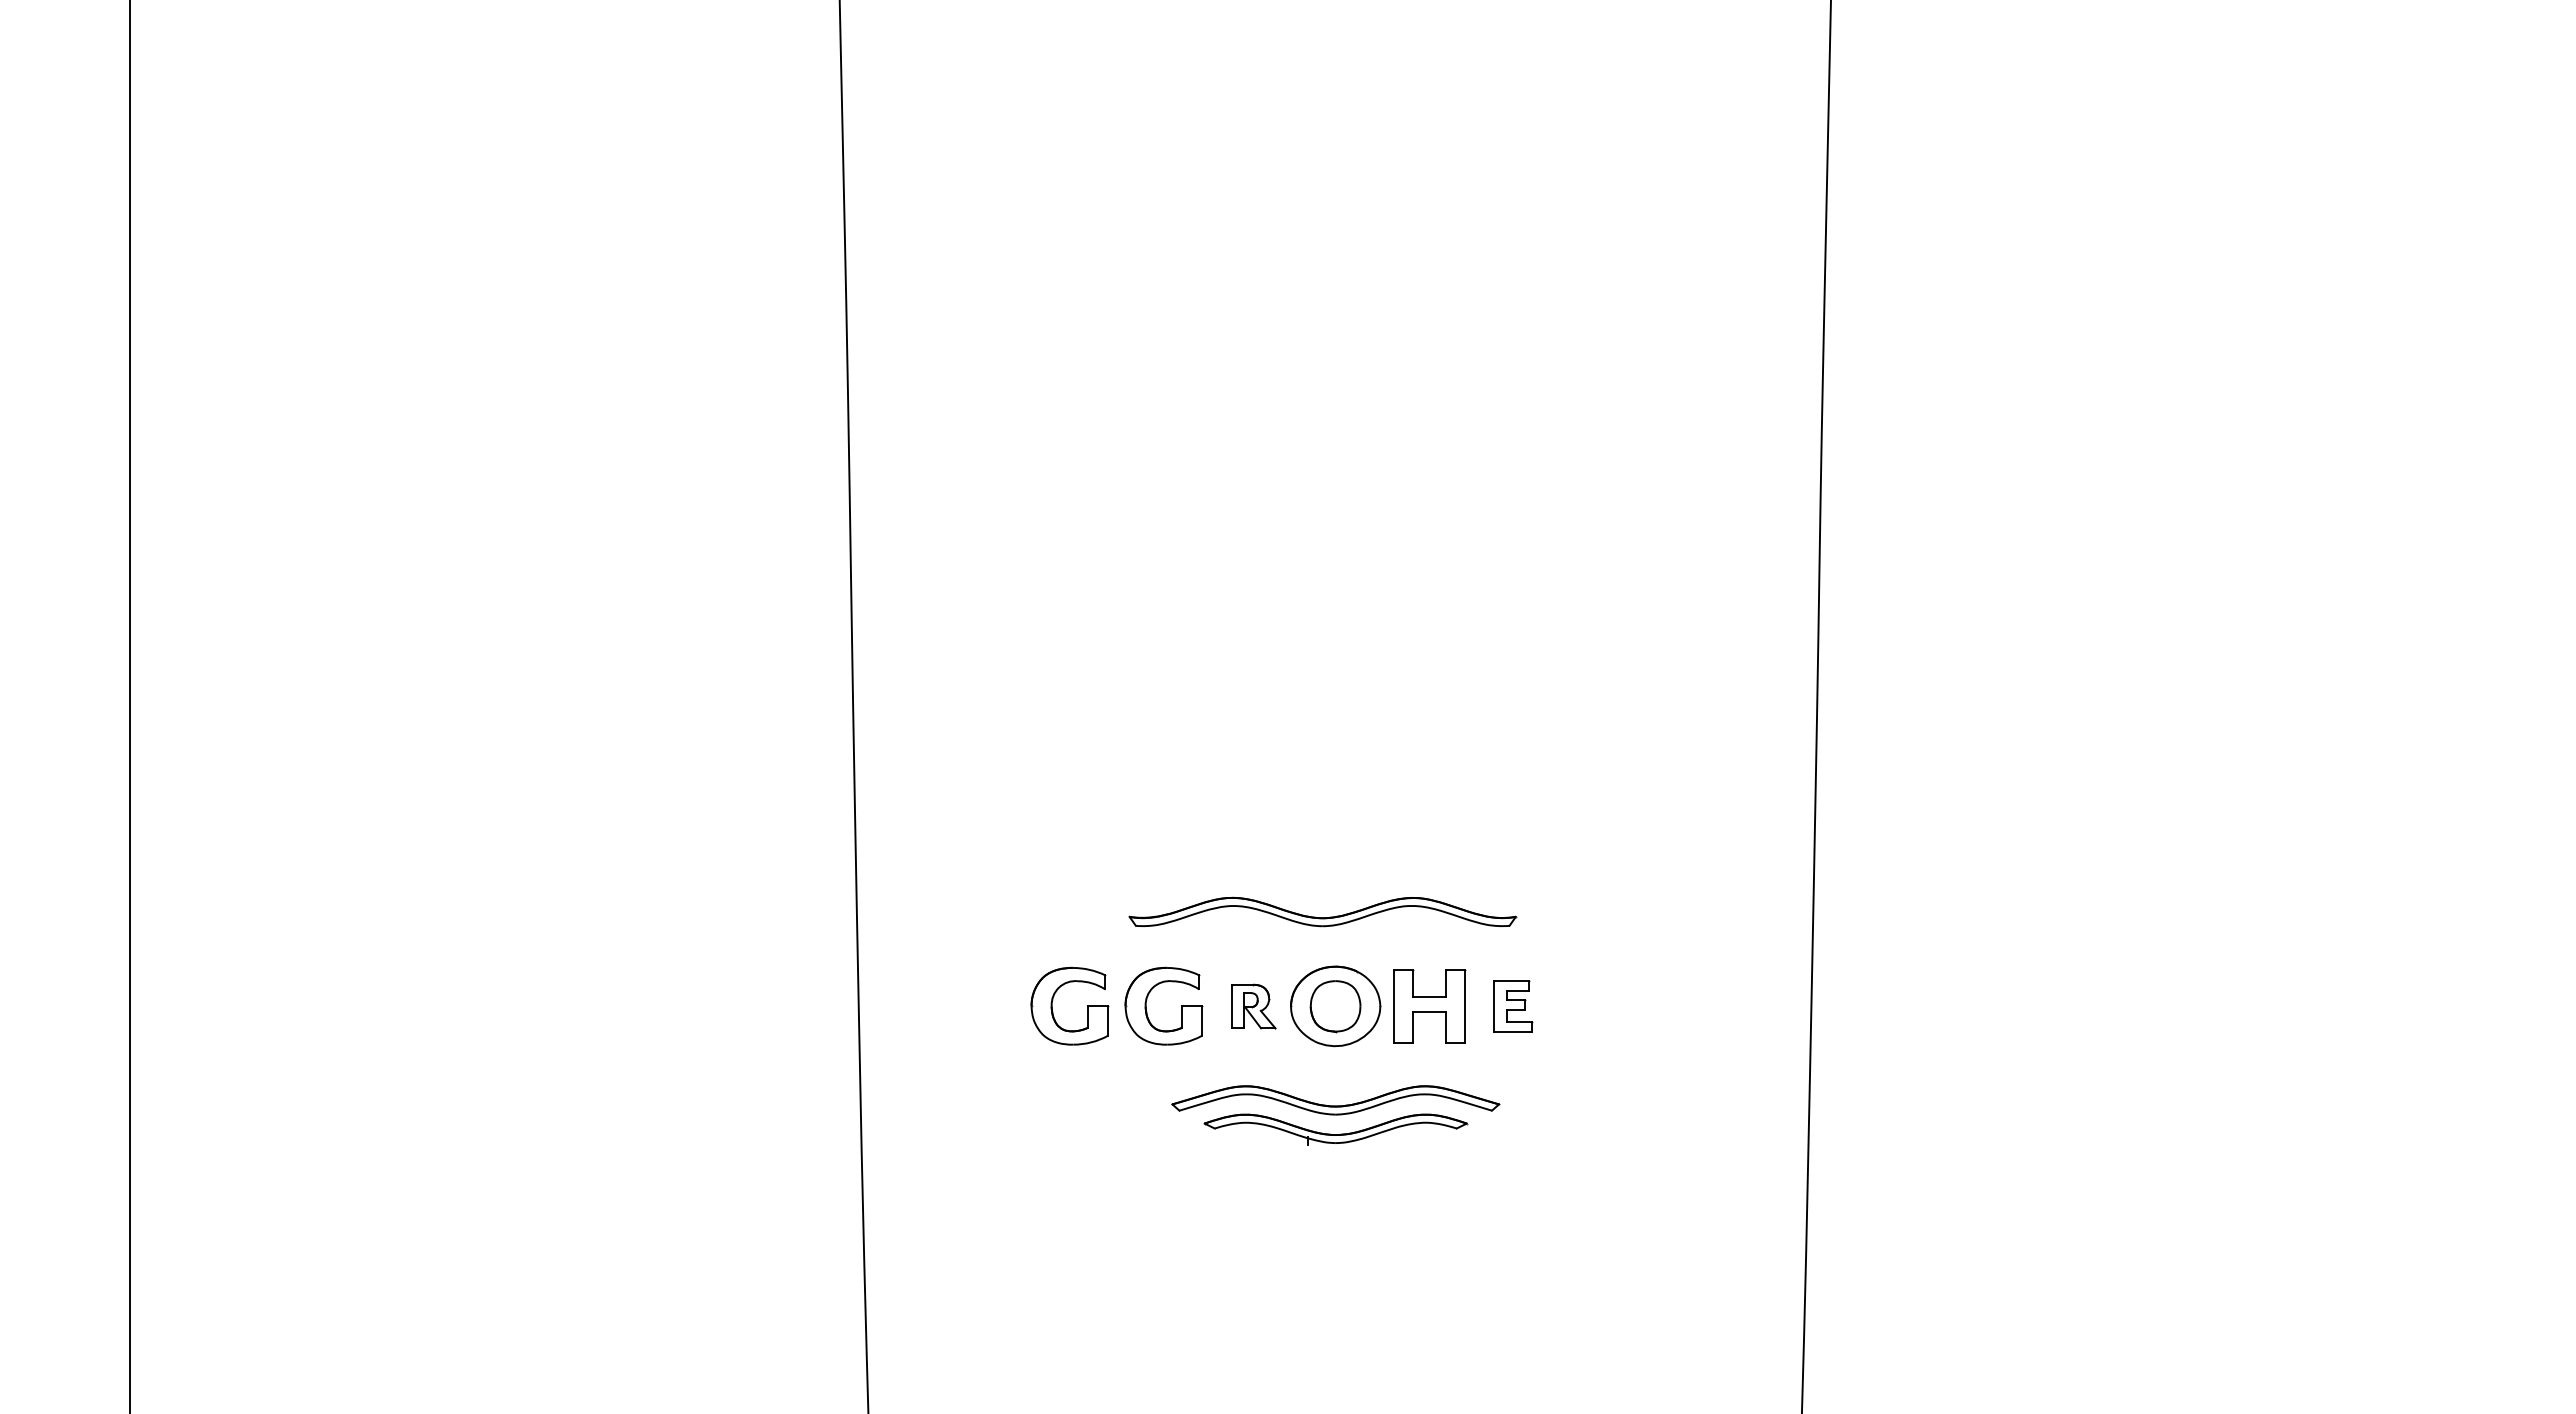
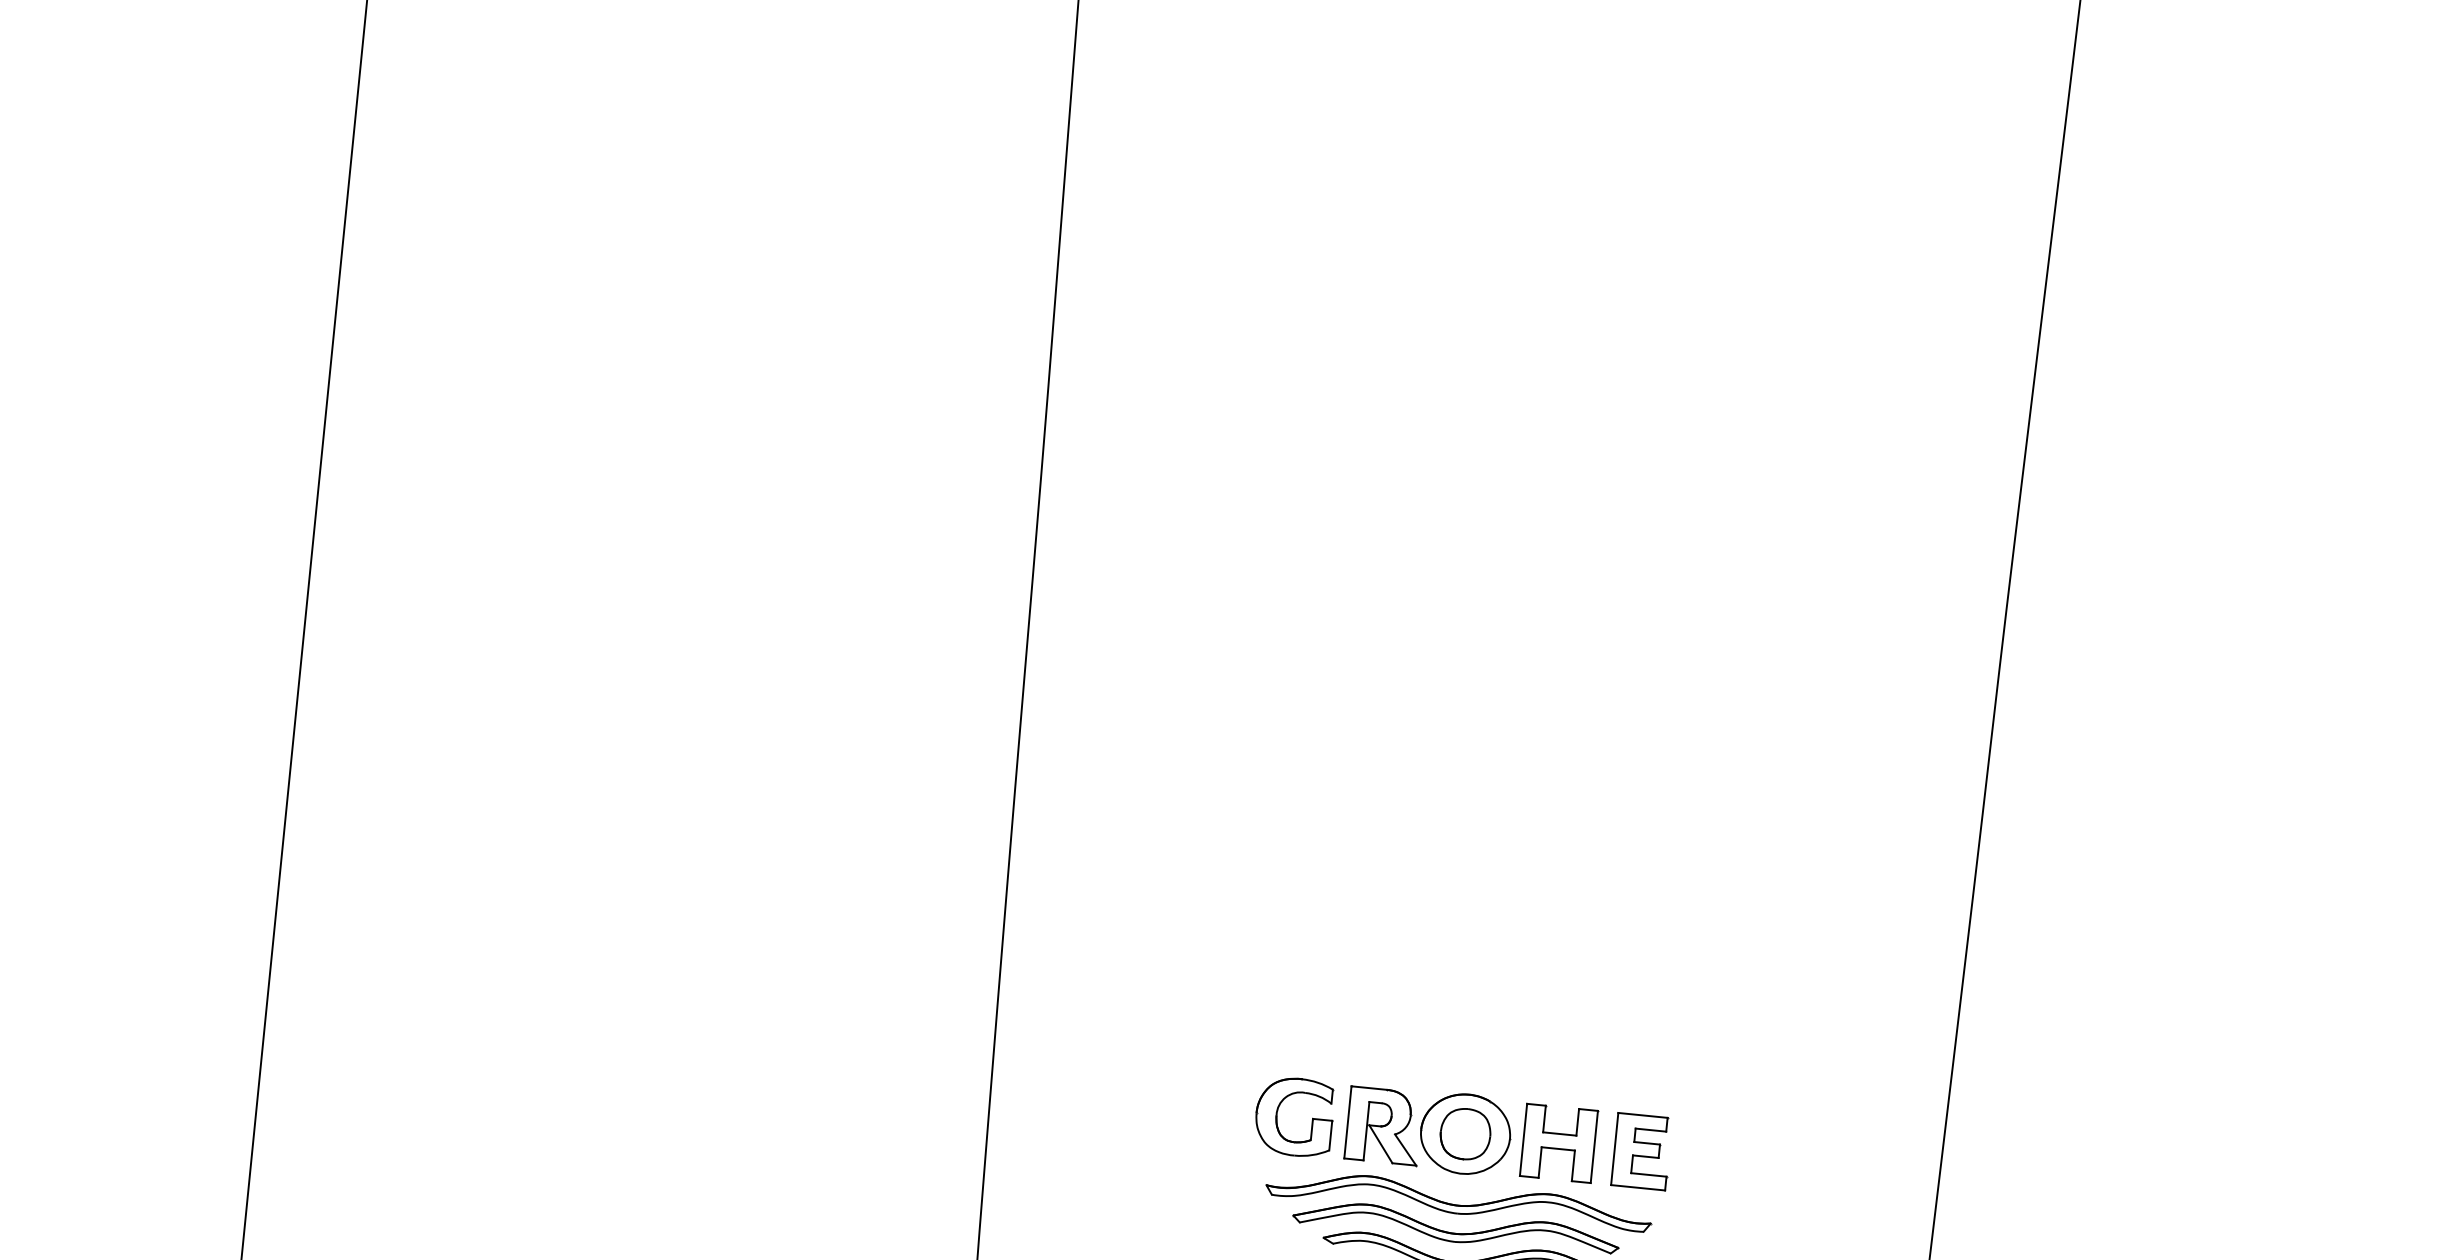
part: (1322, 911) -> (1458, 1198), moved
part: (1053, 1000) -> (1185, 1100), removed
part: (1253, 1006) -> (1383, 1126), size x1.67
part: (1513, 1006) -> (1642, 1151), size x1.43

